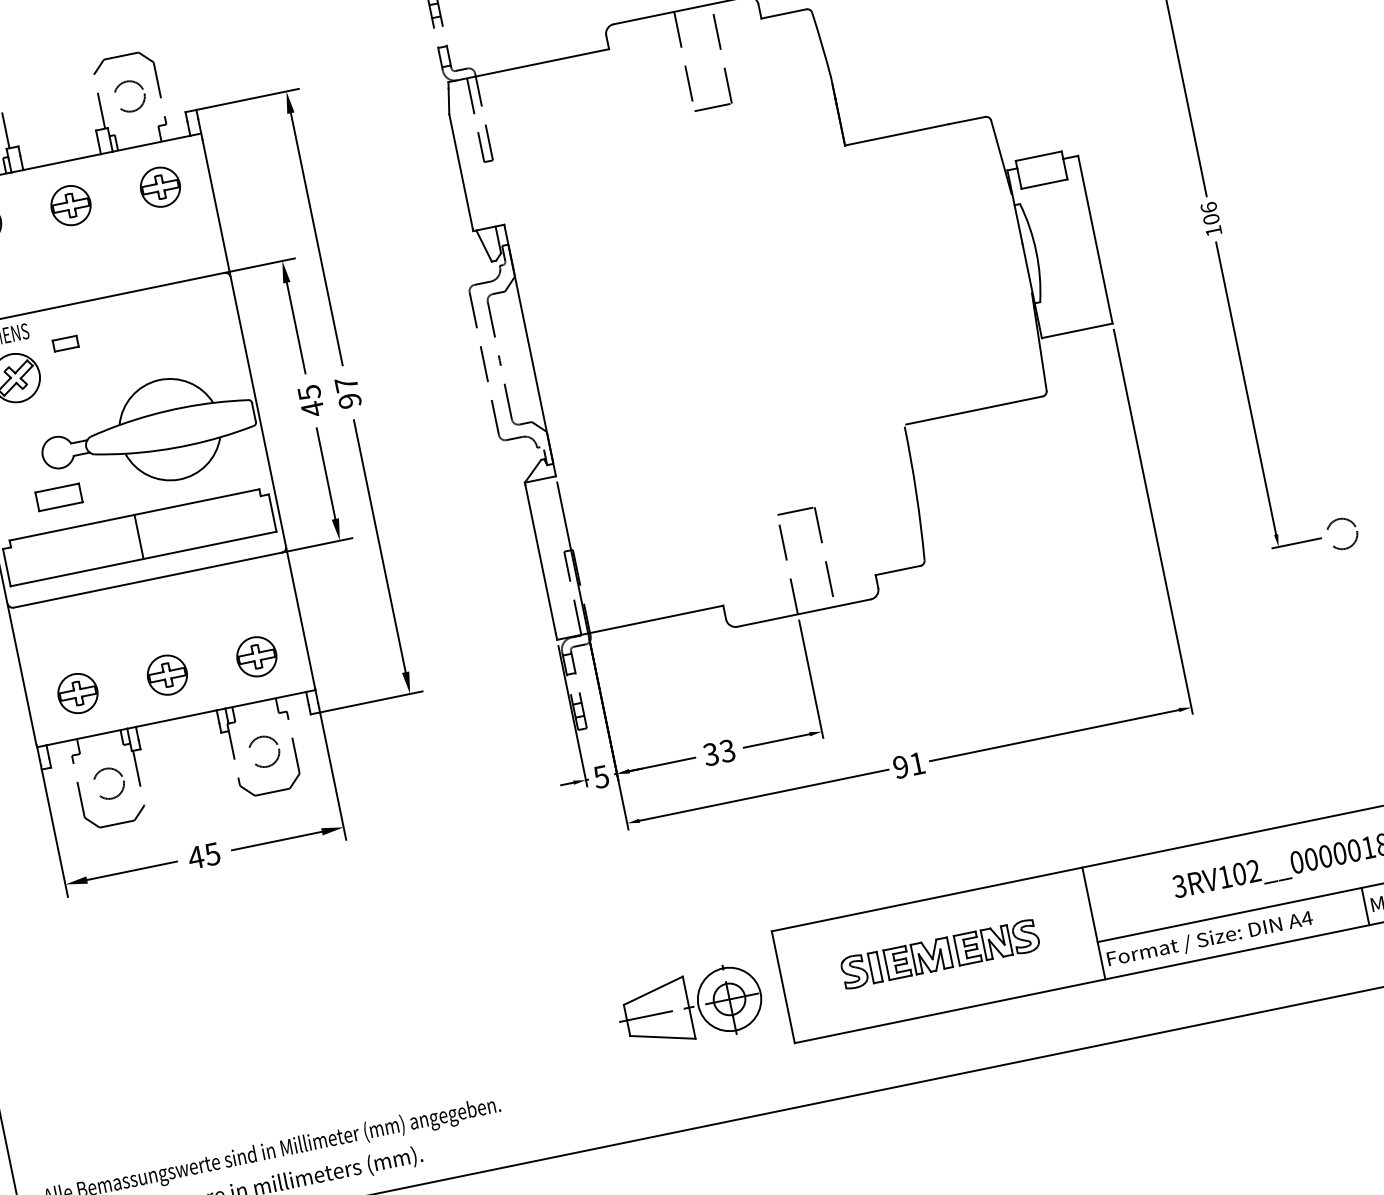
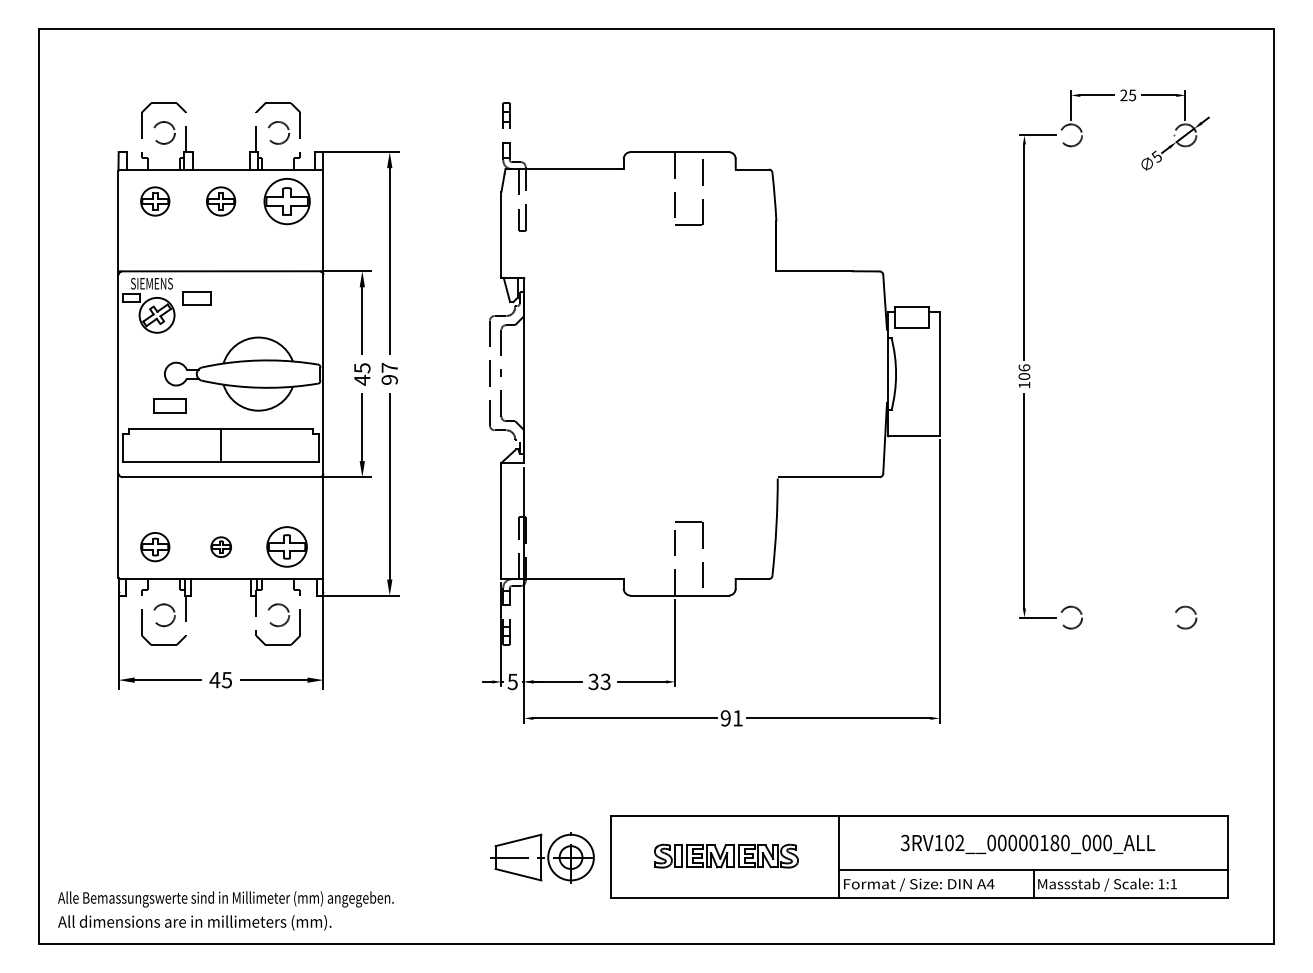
part: (159, 187) -> (286, 201), size x1.6
part: (65, 342) -> (197, 297), size x1.6
part: (256, 657) -> (286, 547), size x1.4
part: (168, 675) -> (221, 547), size x0.7

